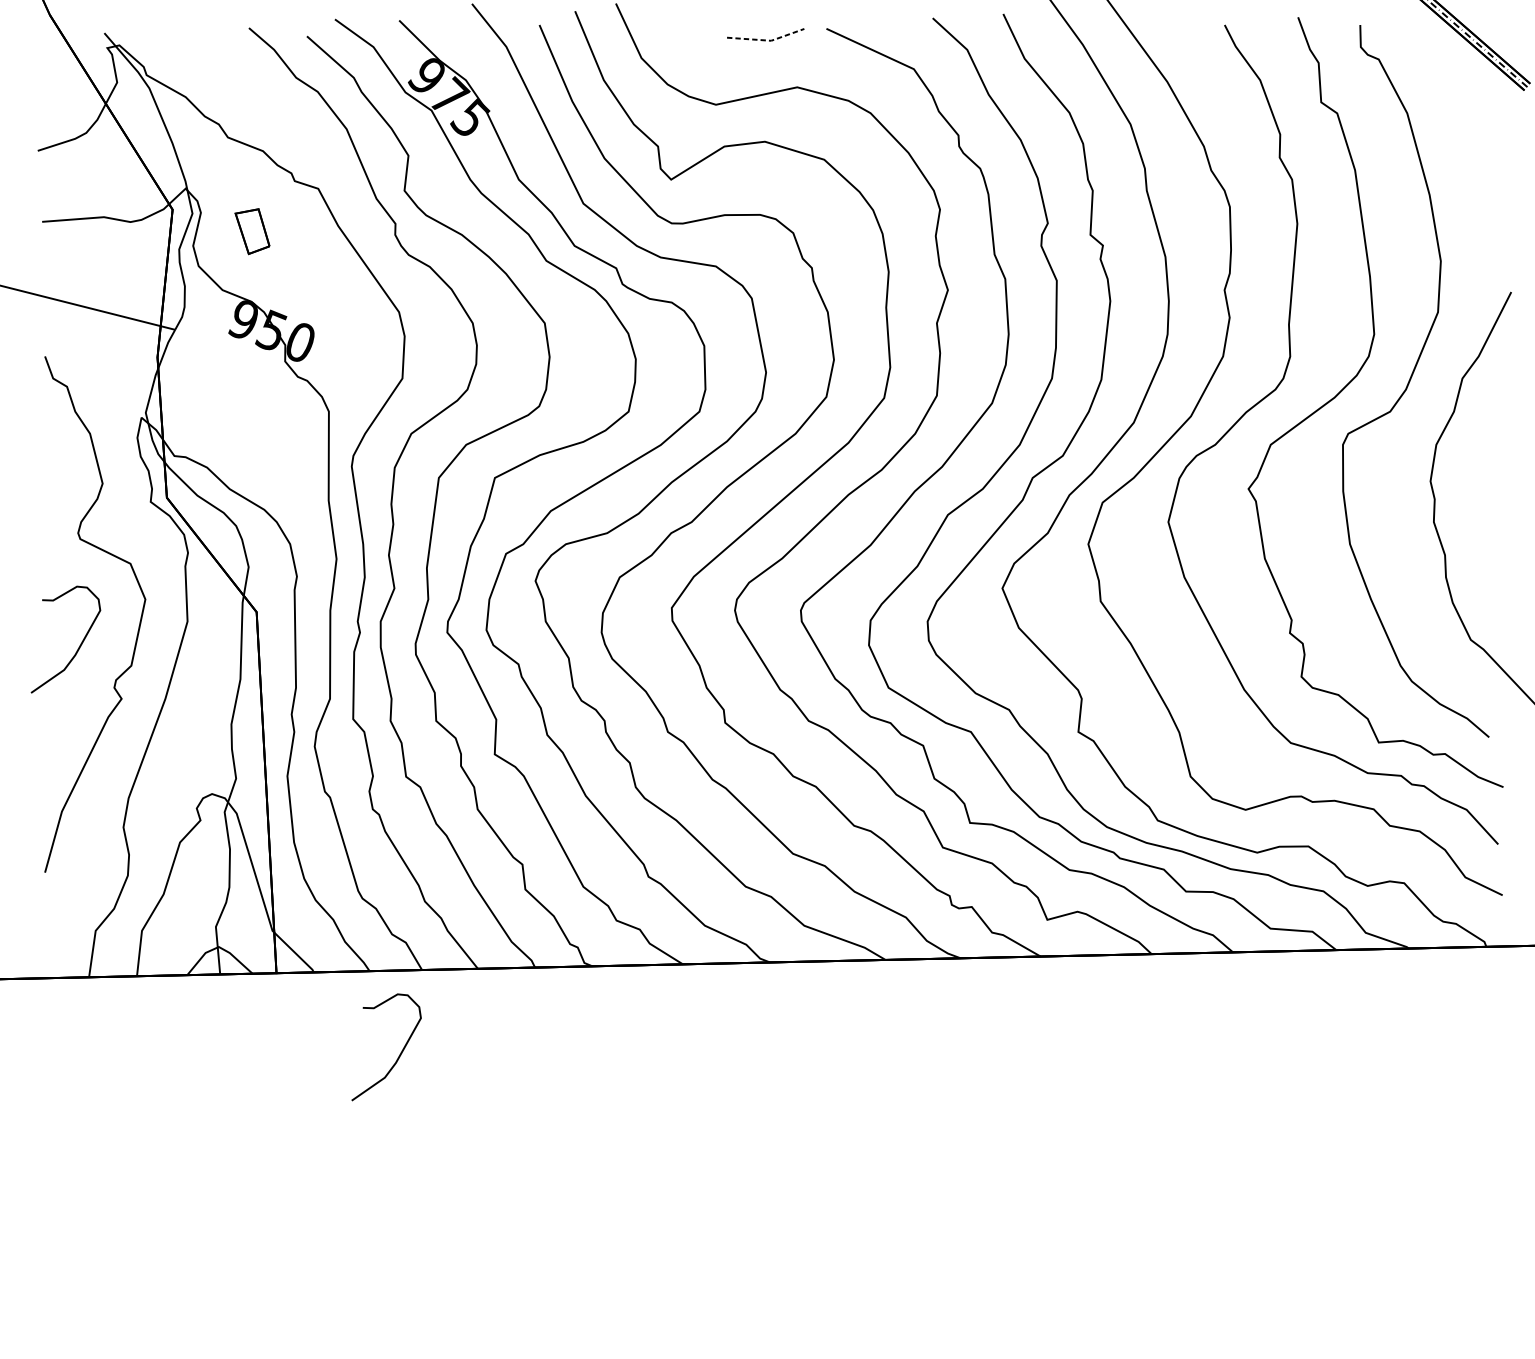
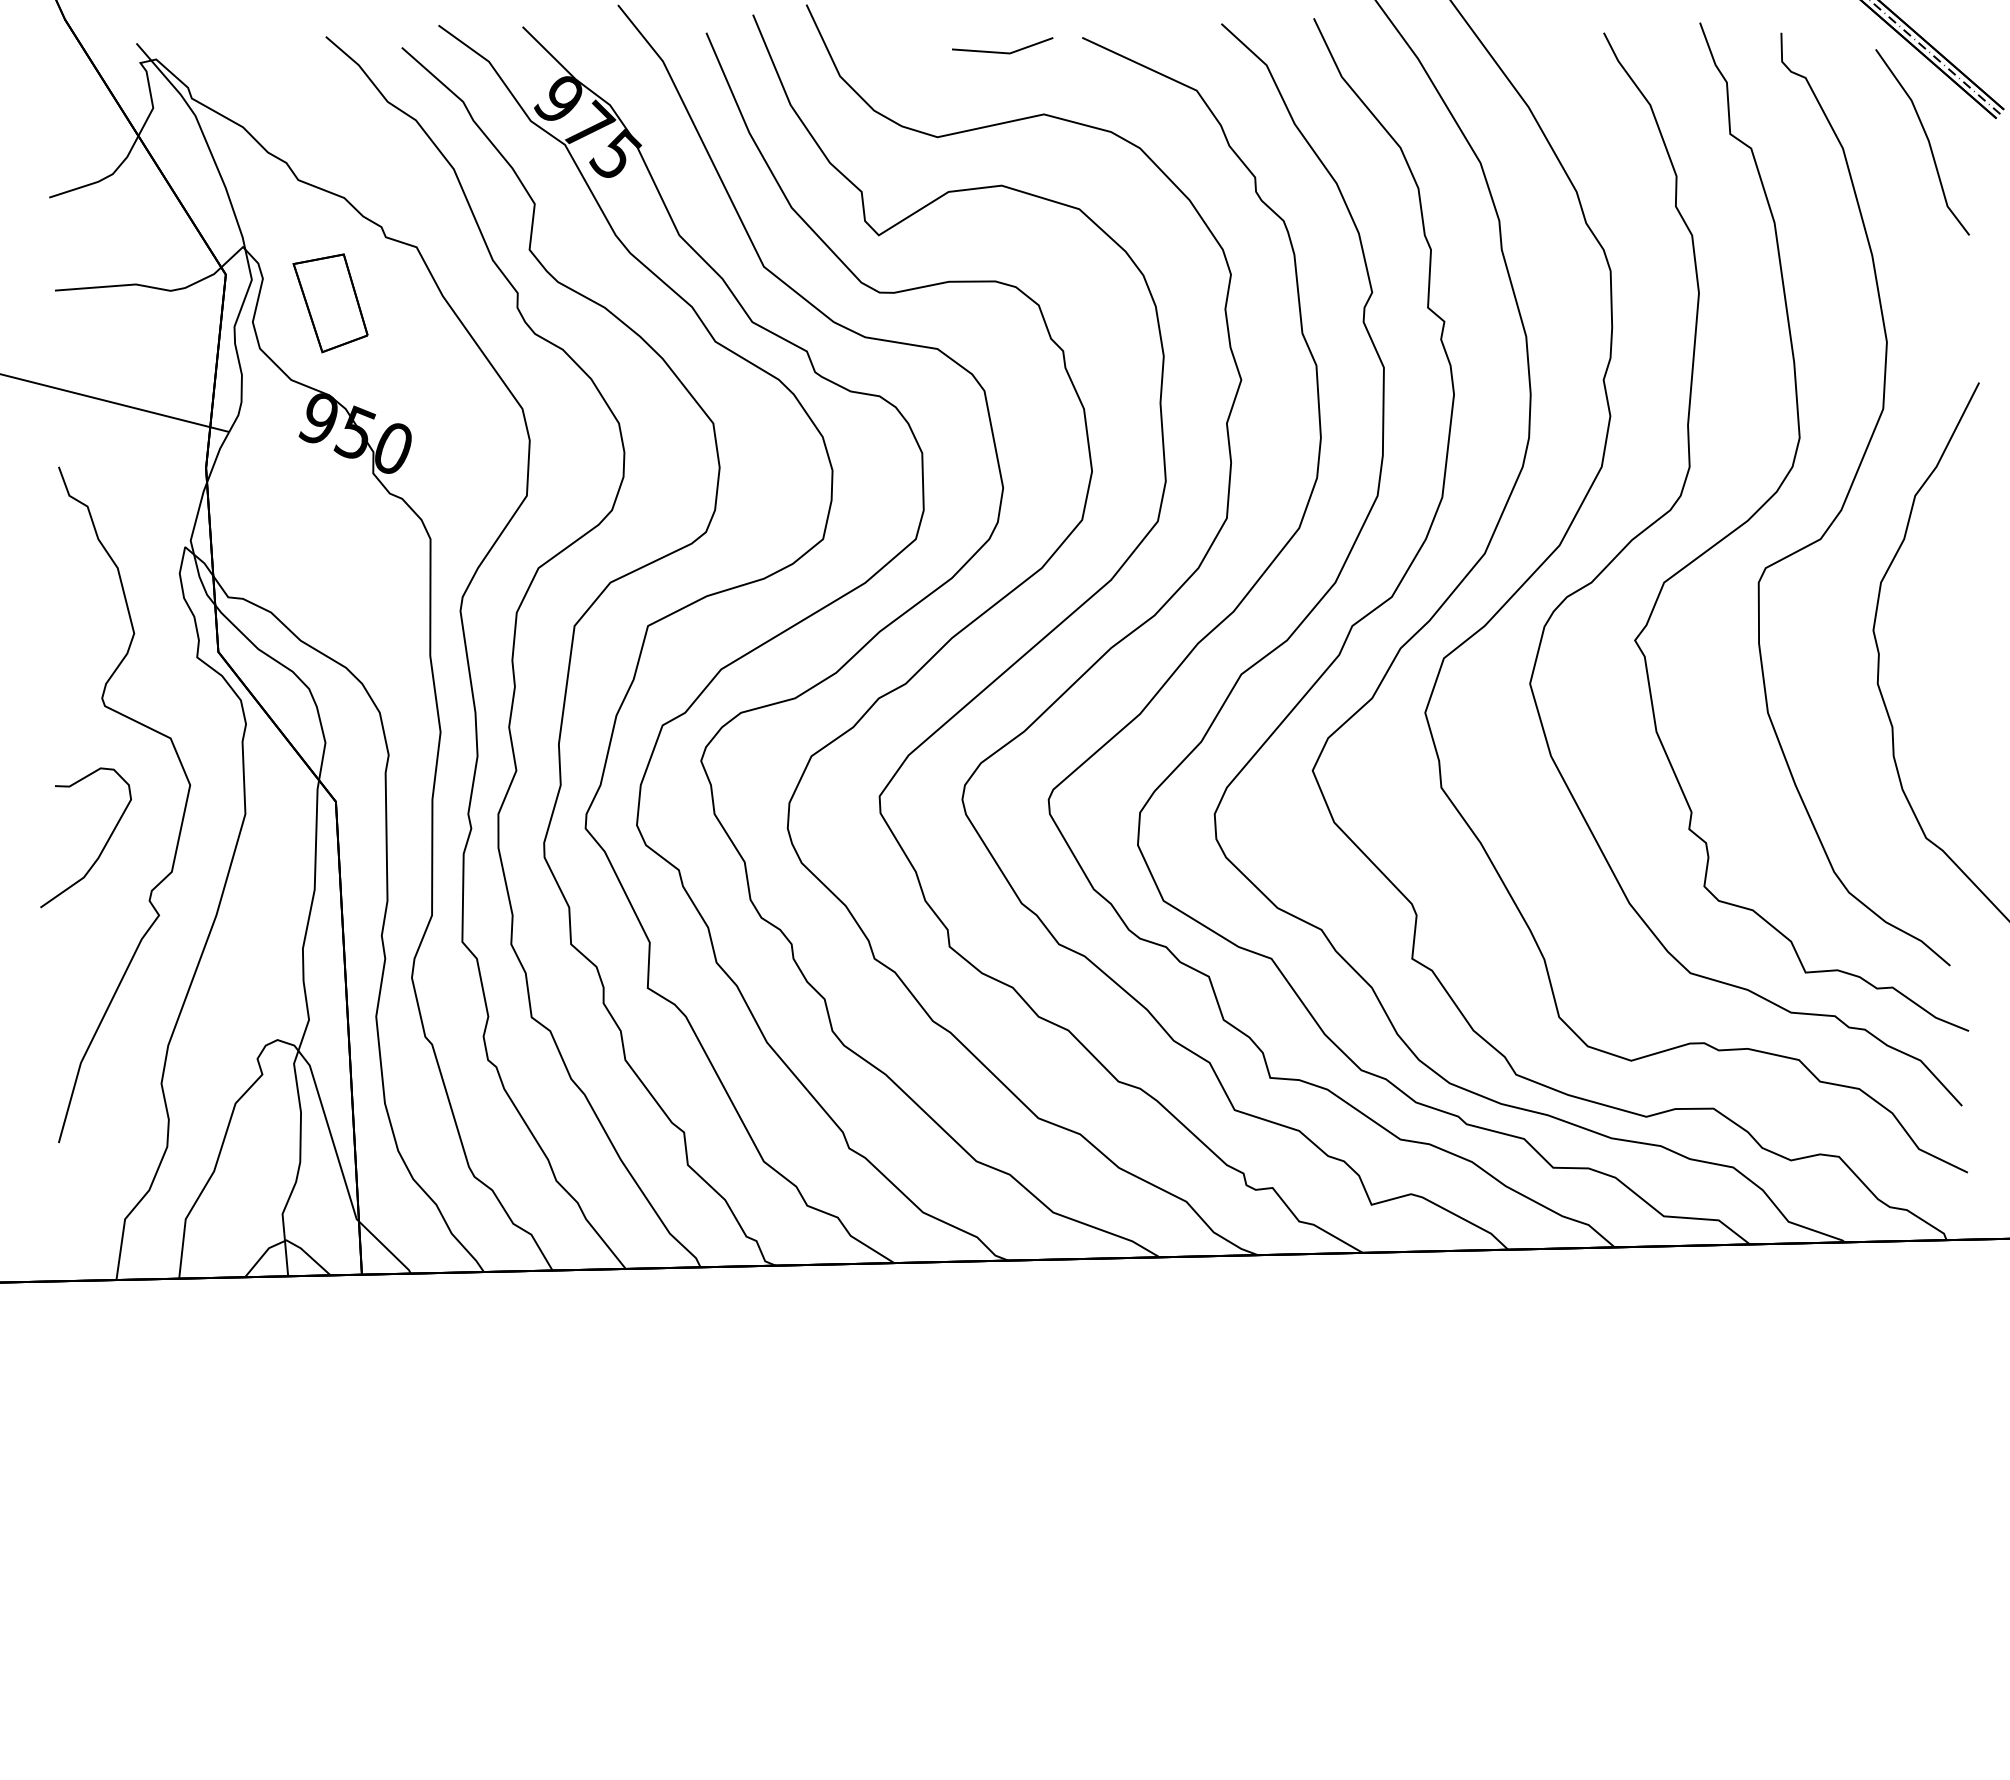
line: (767, 40) -> (1004, 53), dashed -> solid
line: (1471, 107) -> (1927, 140), added
part: (252, 231) -> (330, 303), size x1.67
curve: (399, 1053) -> (523, 1380), removed

